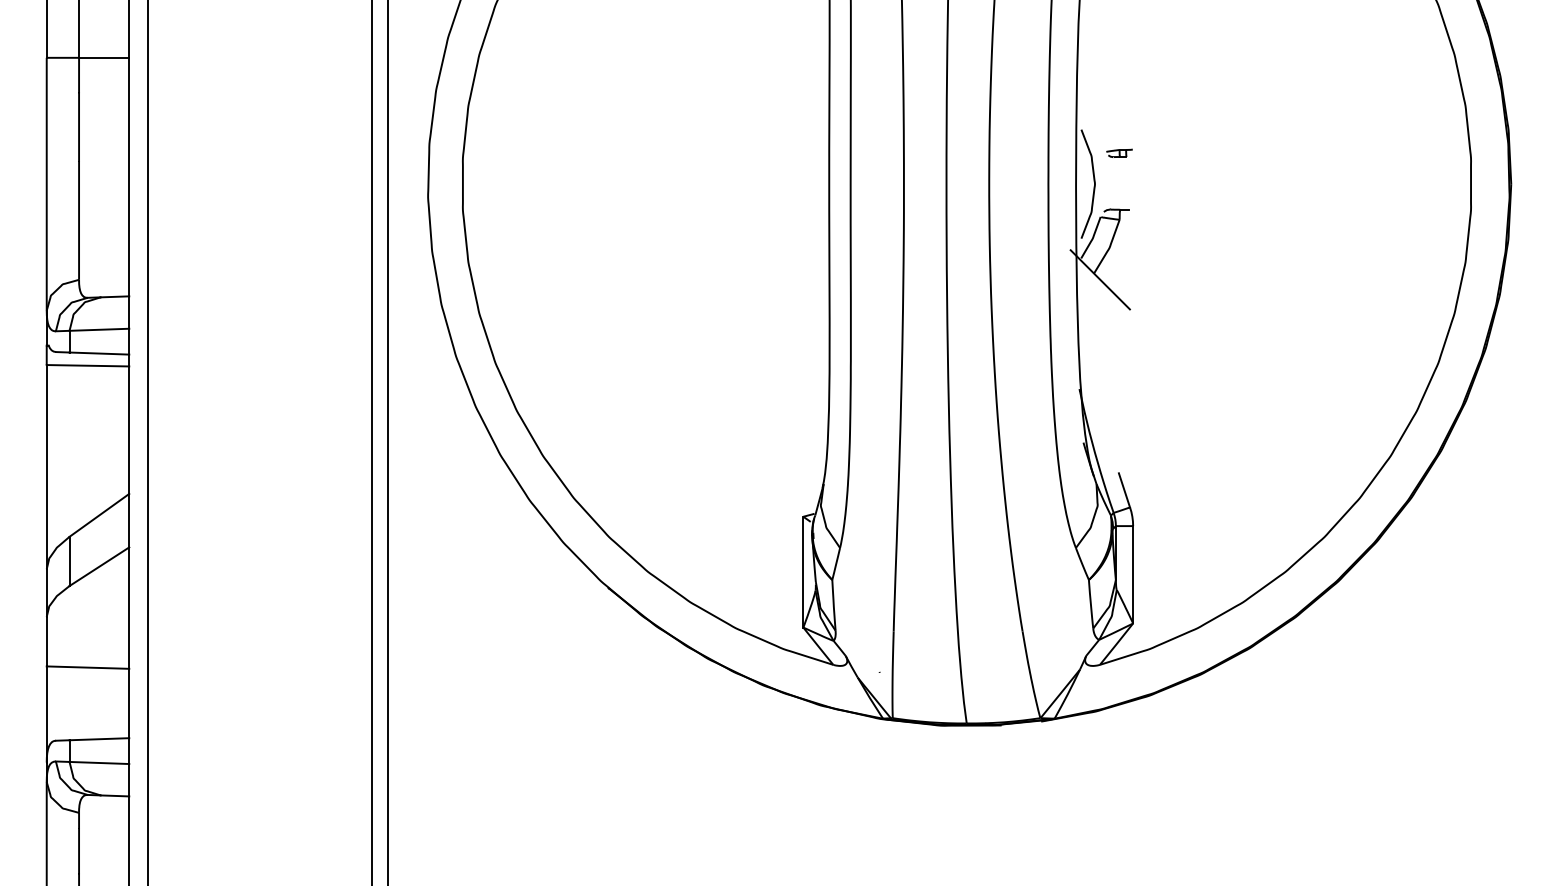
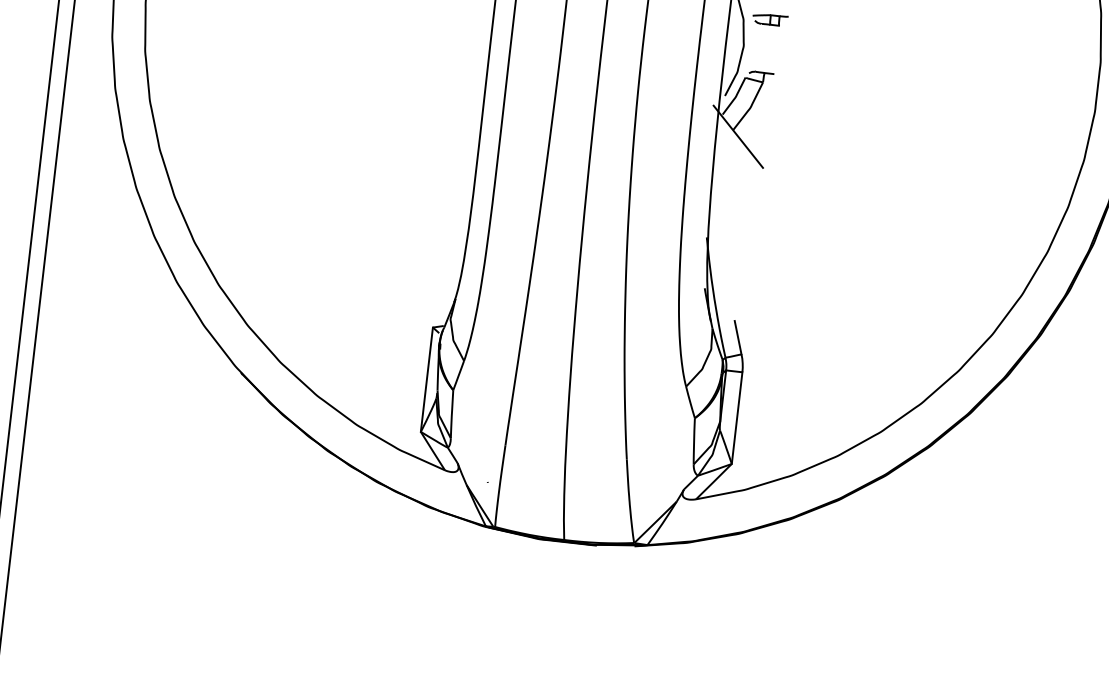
part: (1119, 153) -> (770, 19), size x1.43

